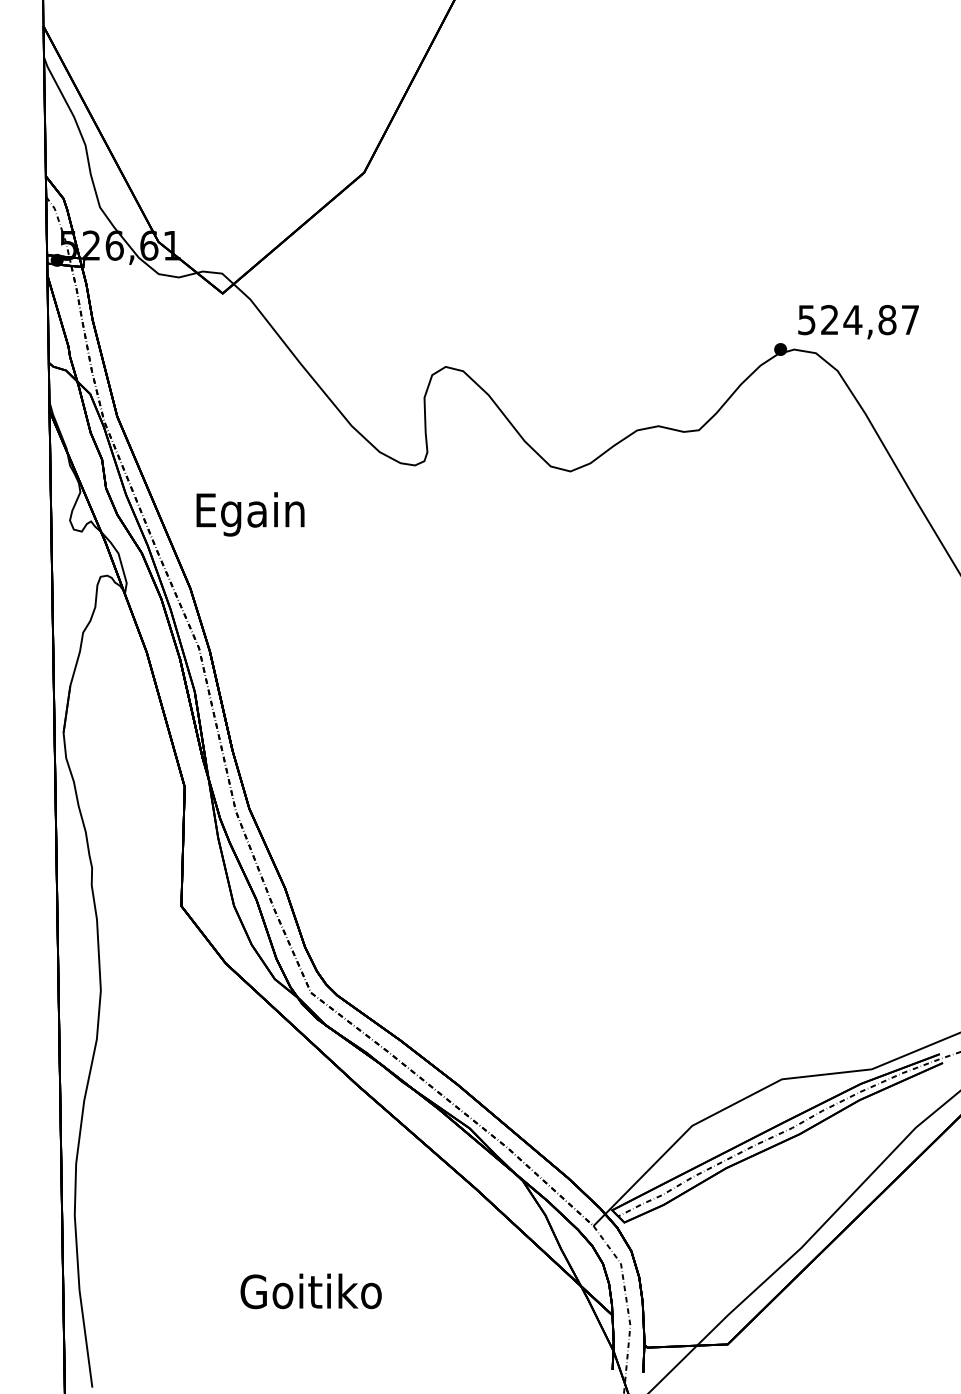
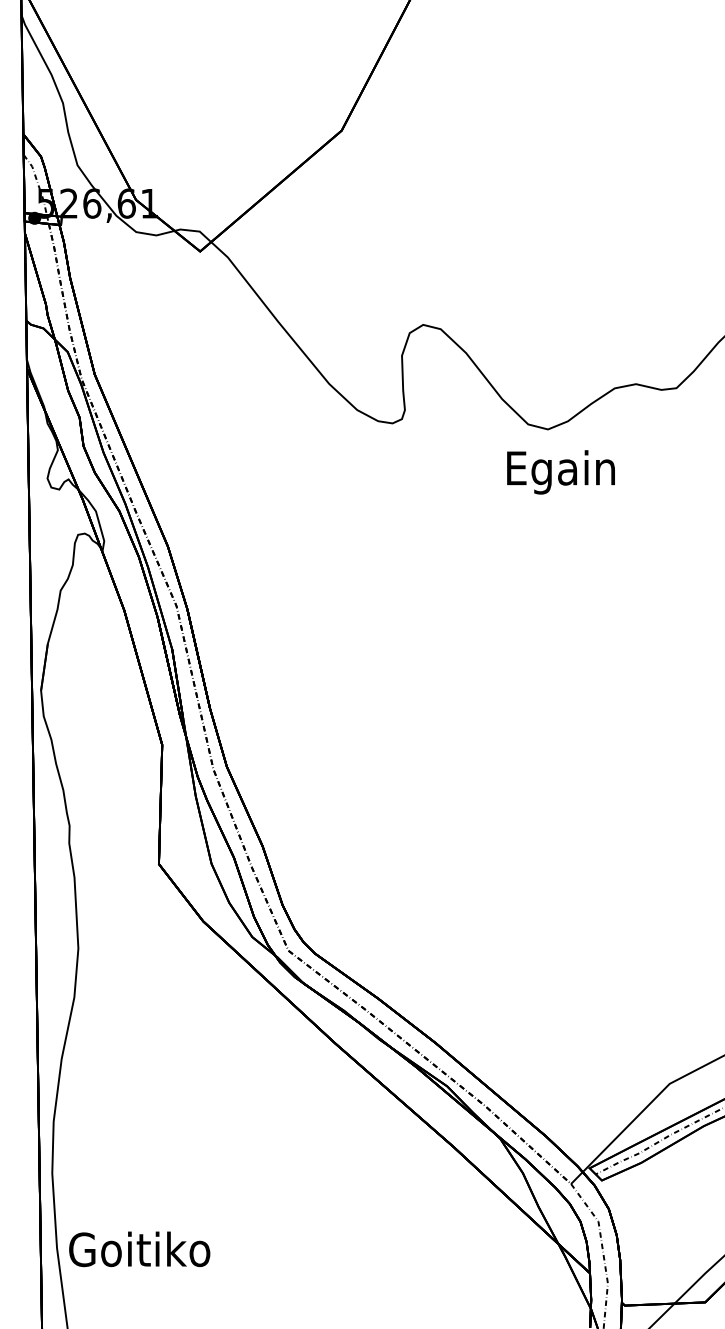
text: (250, 514) -> (561, 472), moved
text: (310, 1291) -> (139, 1249), moved

